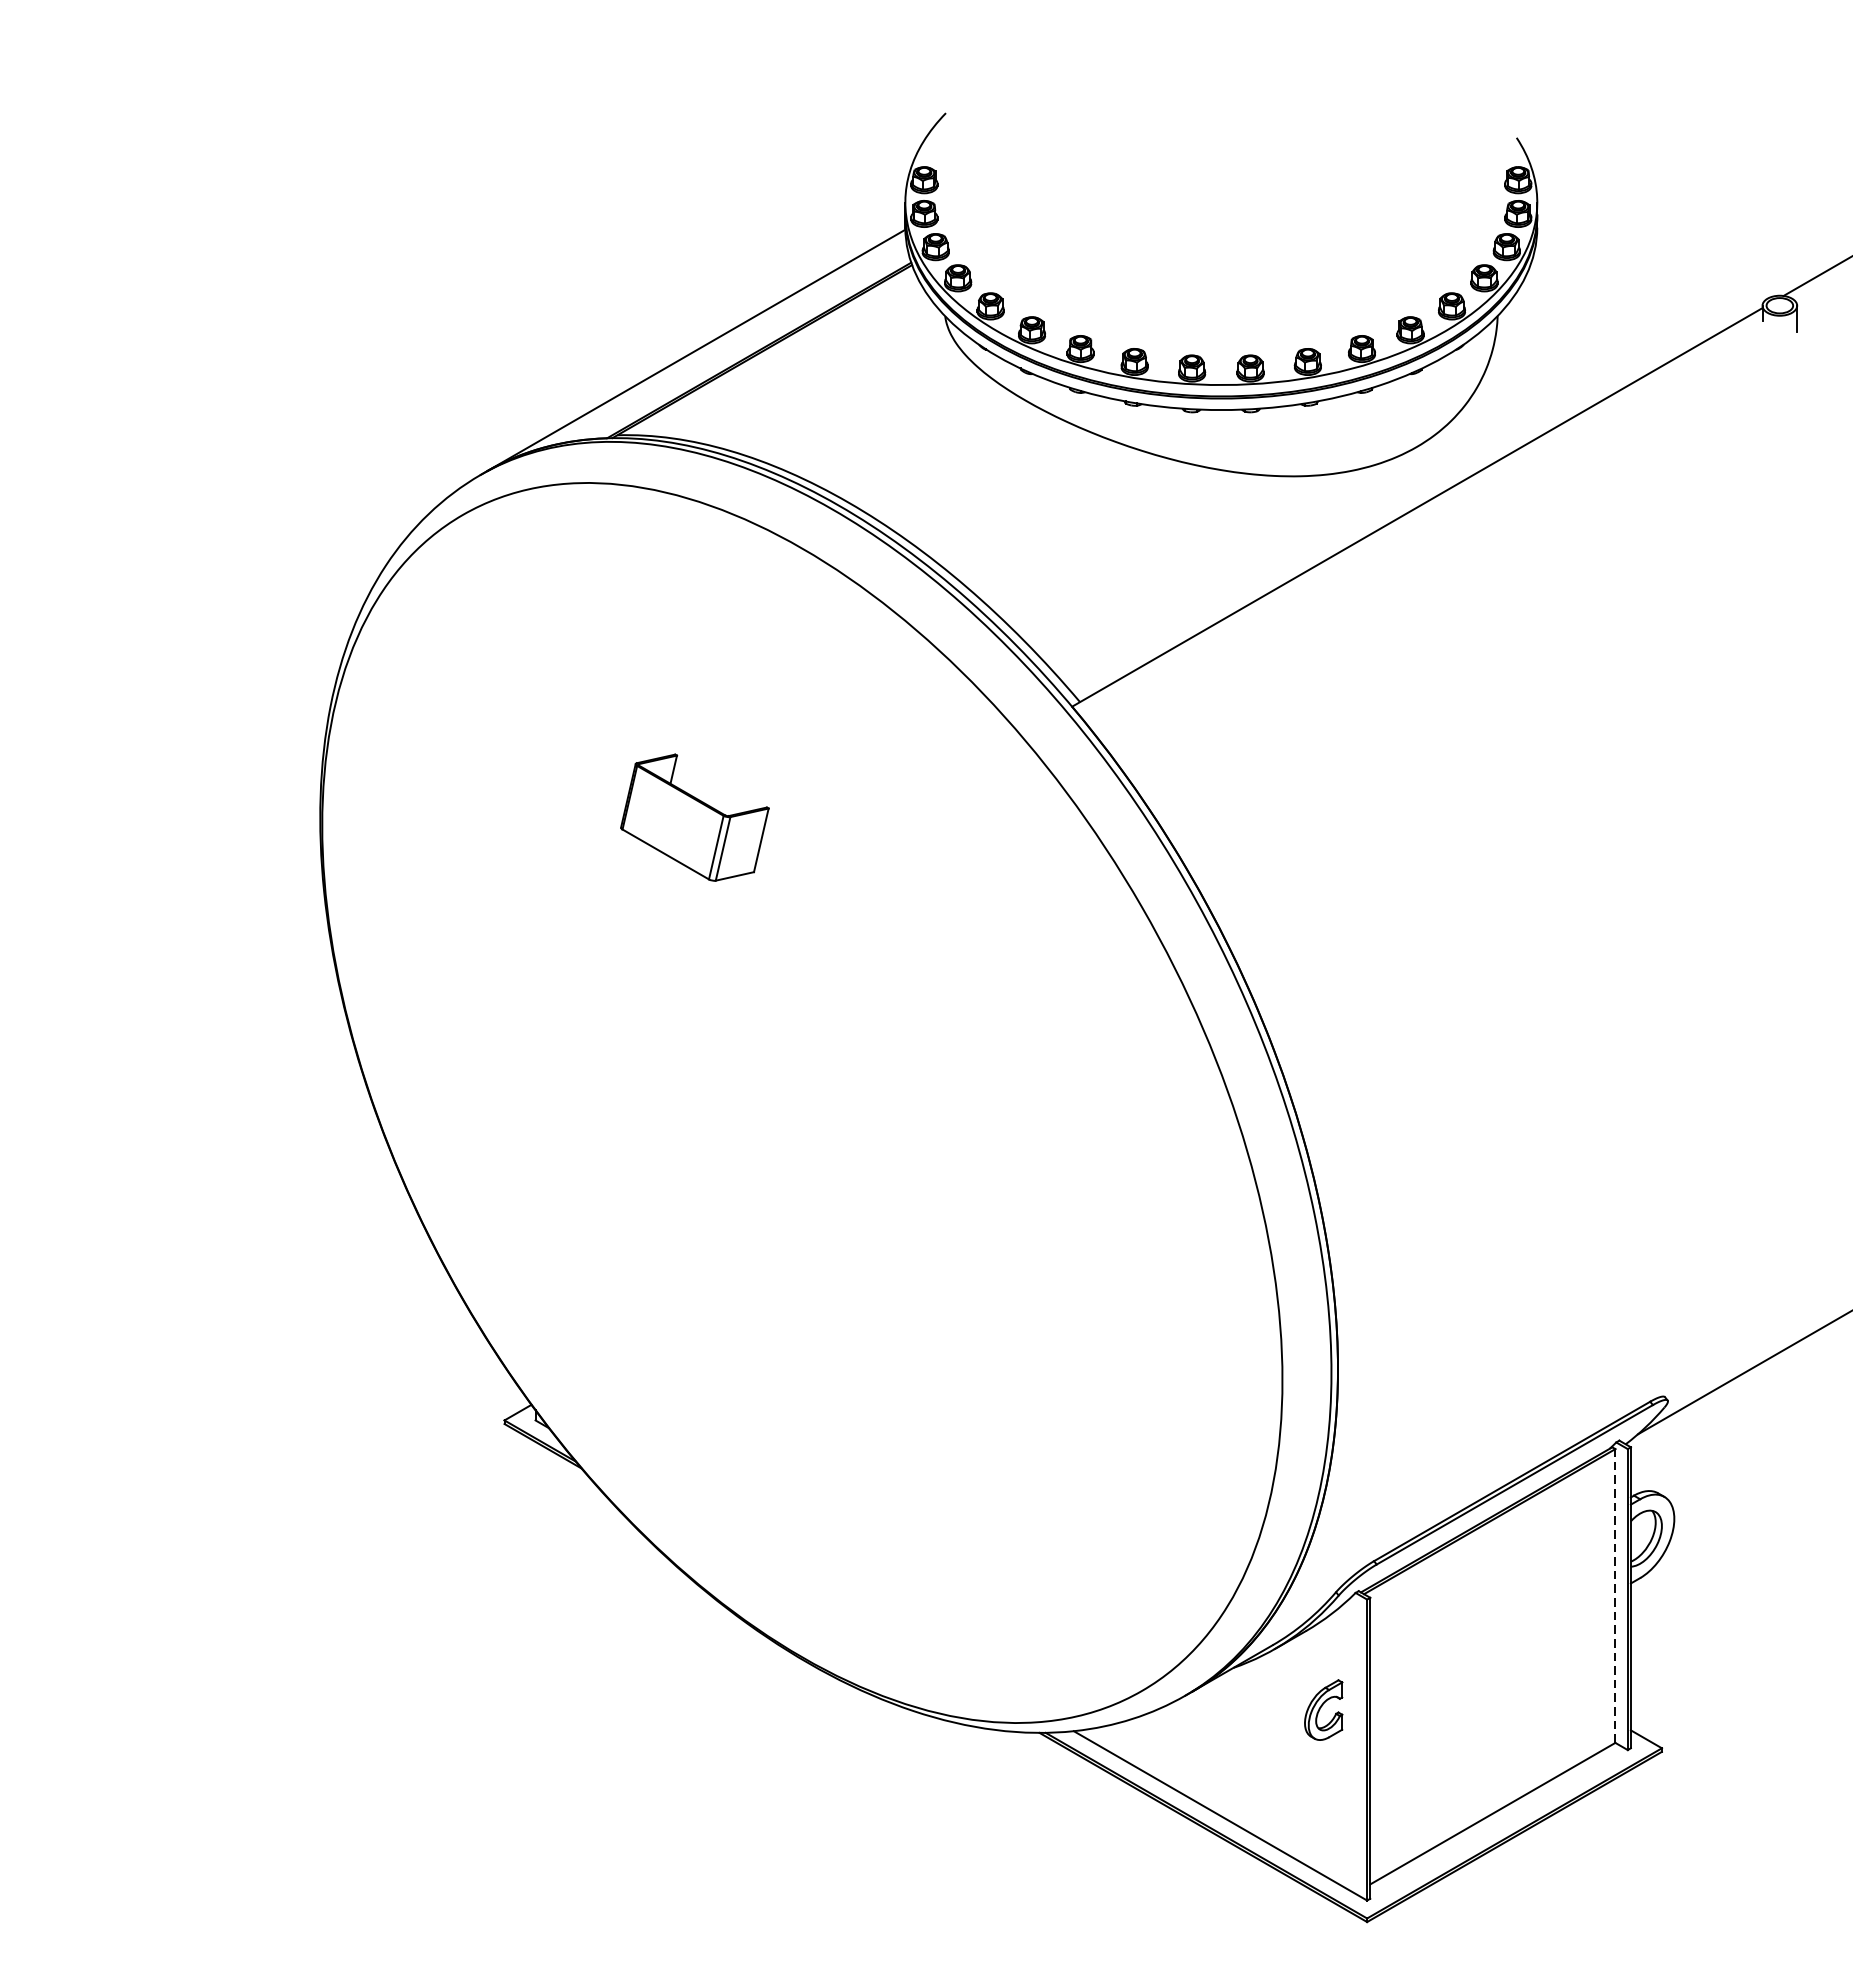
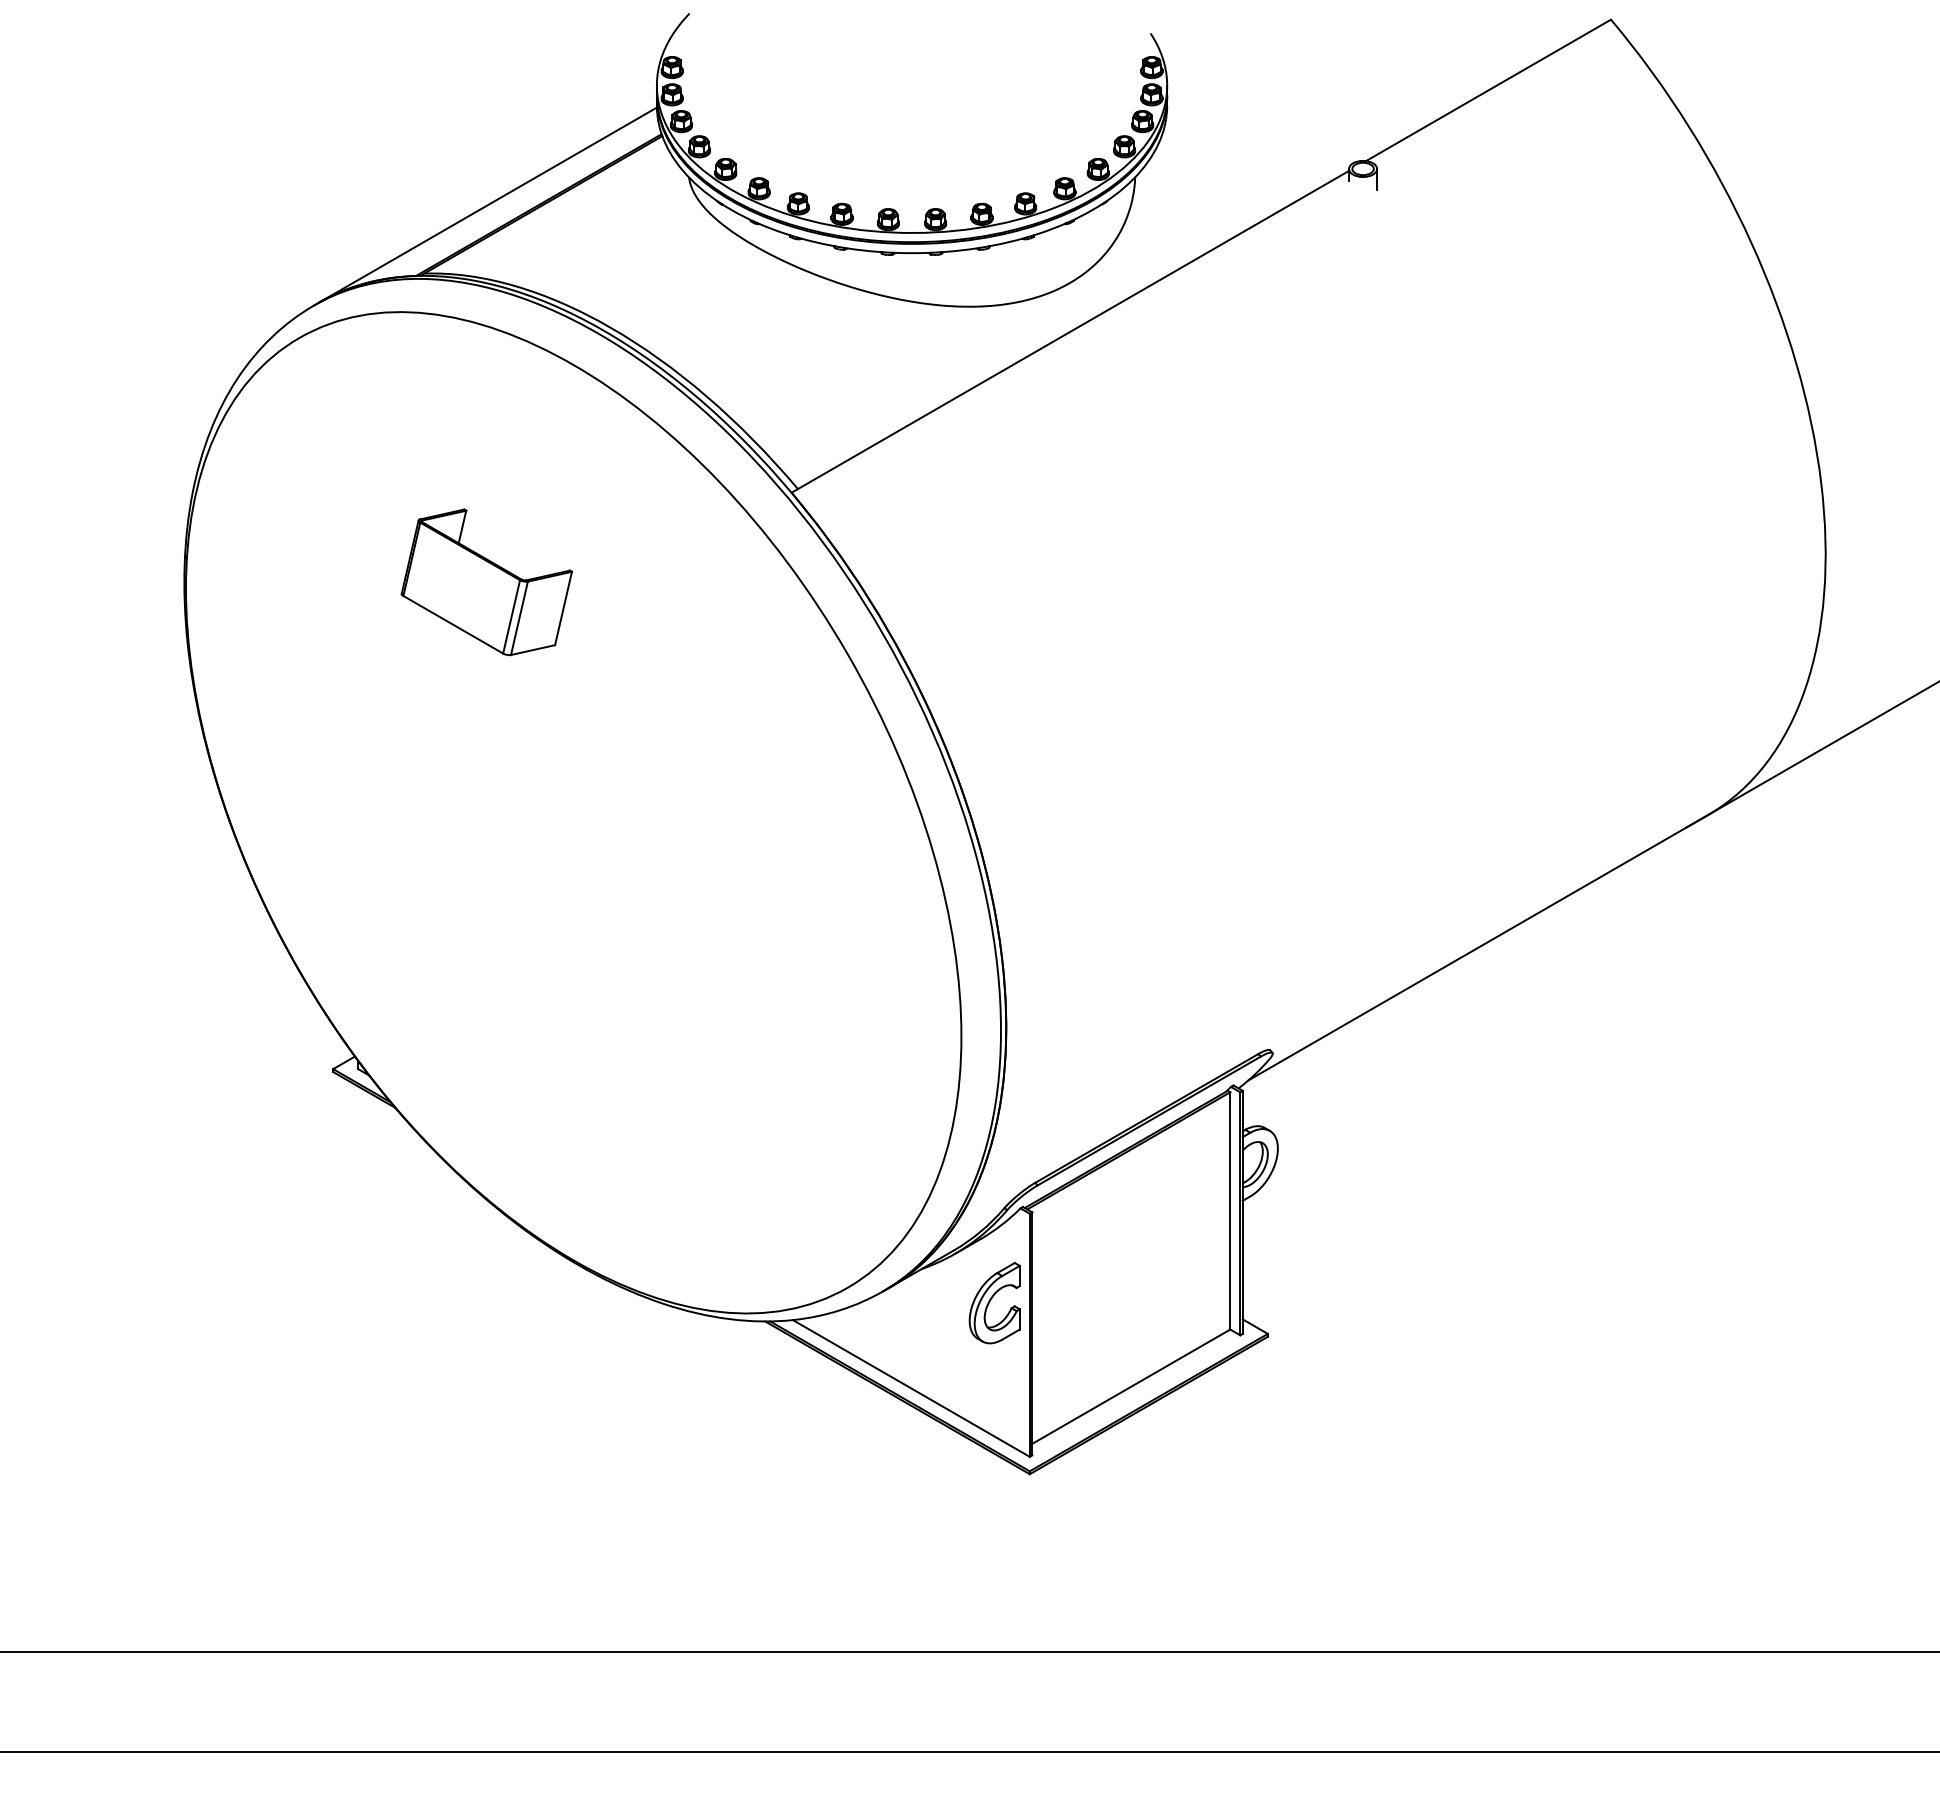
part: (694, 817) -> (486, 582), size x1.43
line: (1615, 1595) -> (1230, 1210), dashed -> solid
part: (1323, 1709) -> (994, 1302), size x1.67

